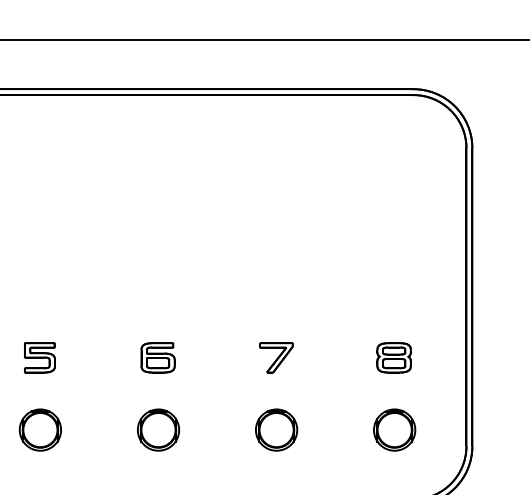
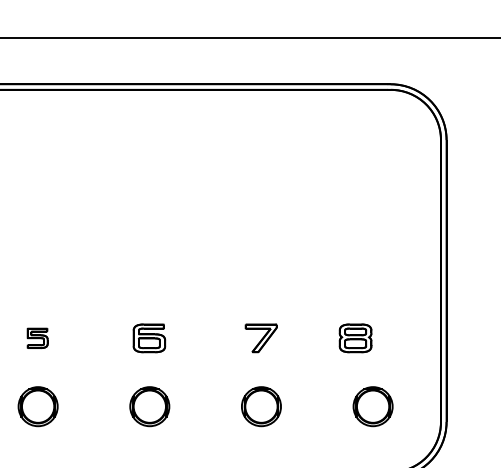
part: (39, 357) -> (37, 338), size x0.7
part: (393, 357) -> (354, 338), moved

